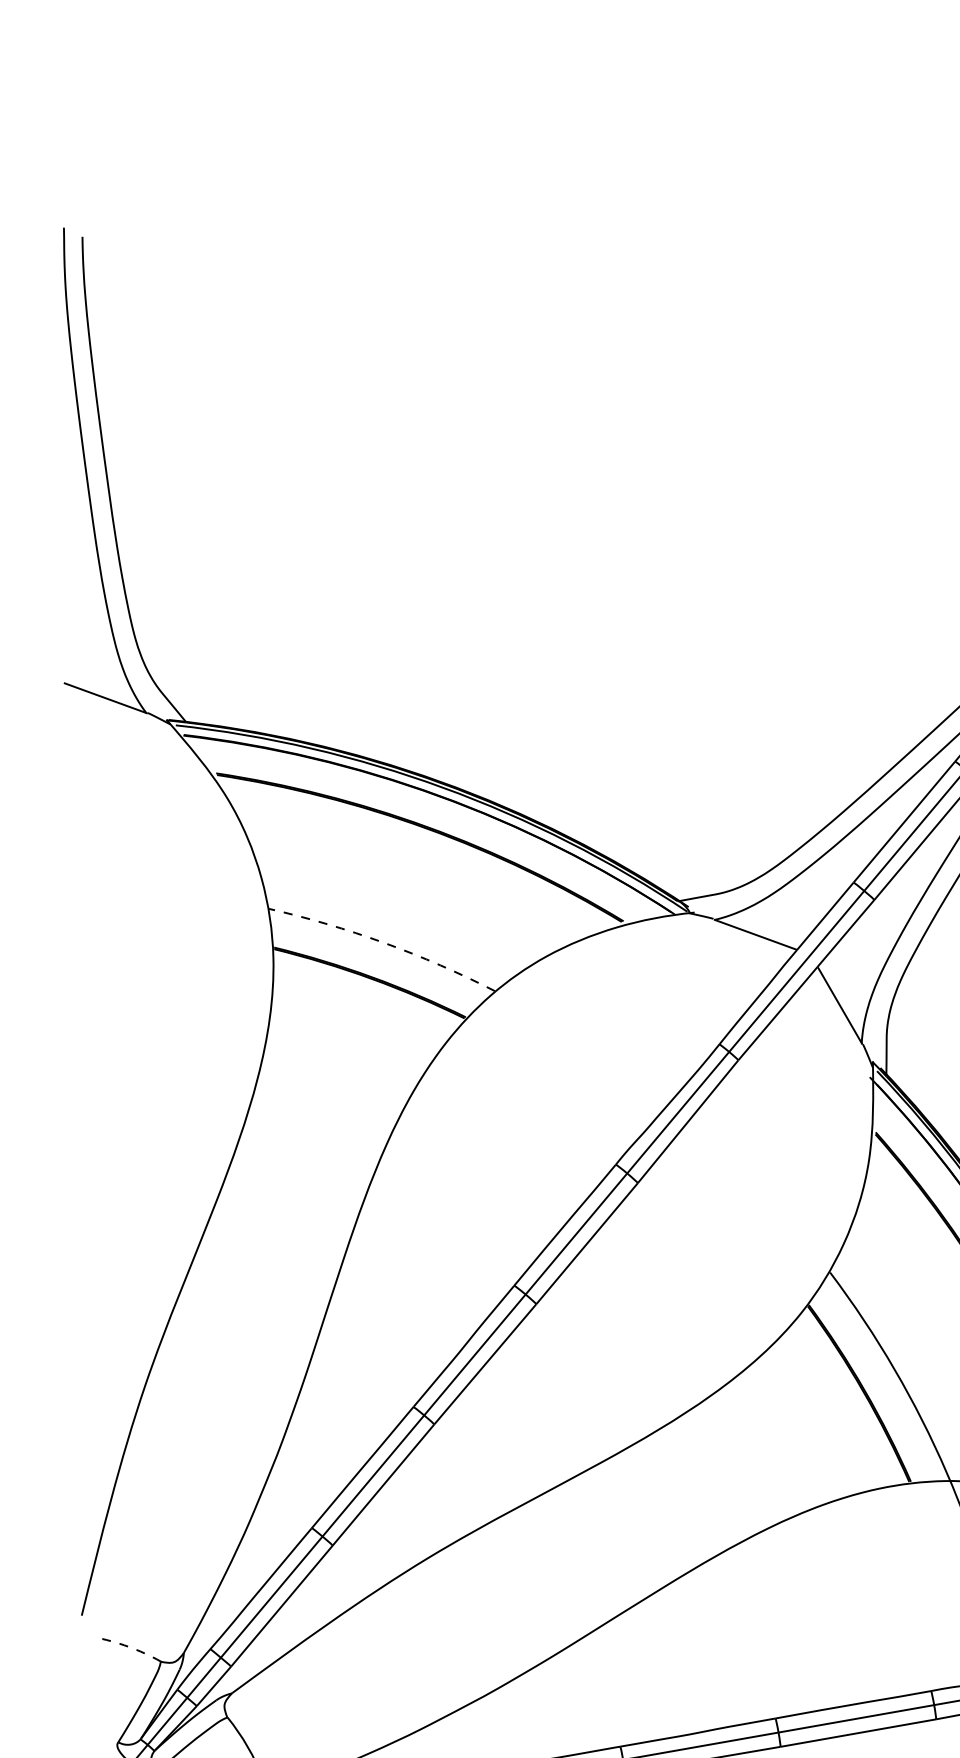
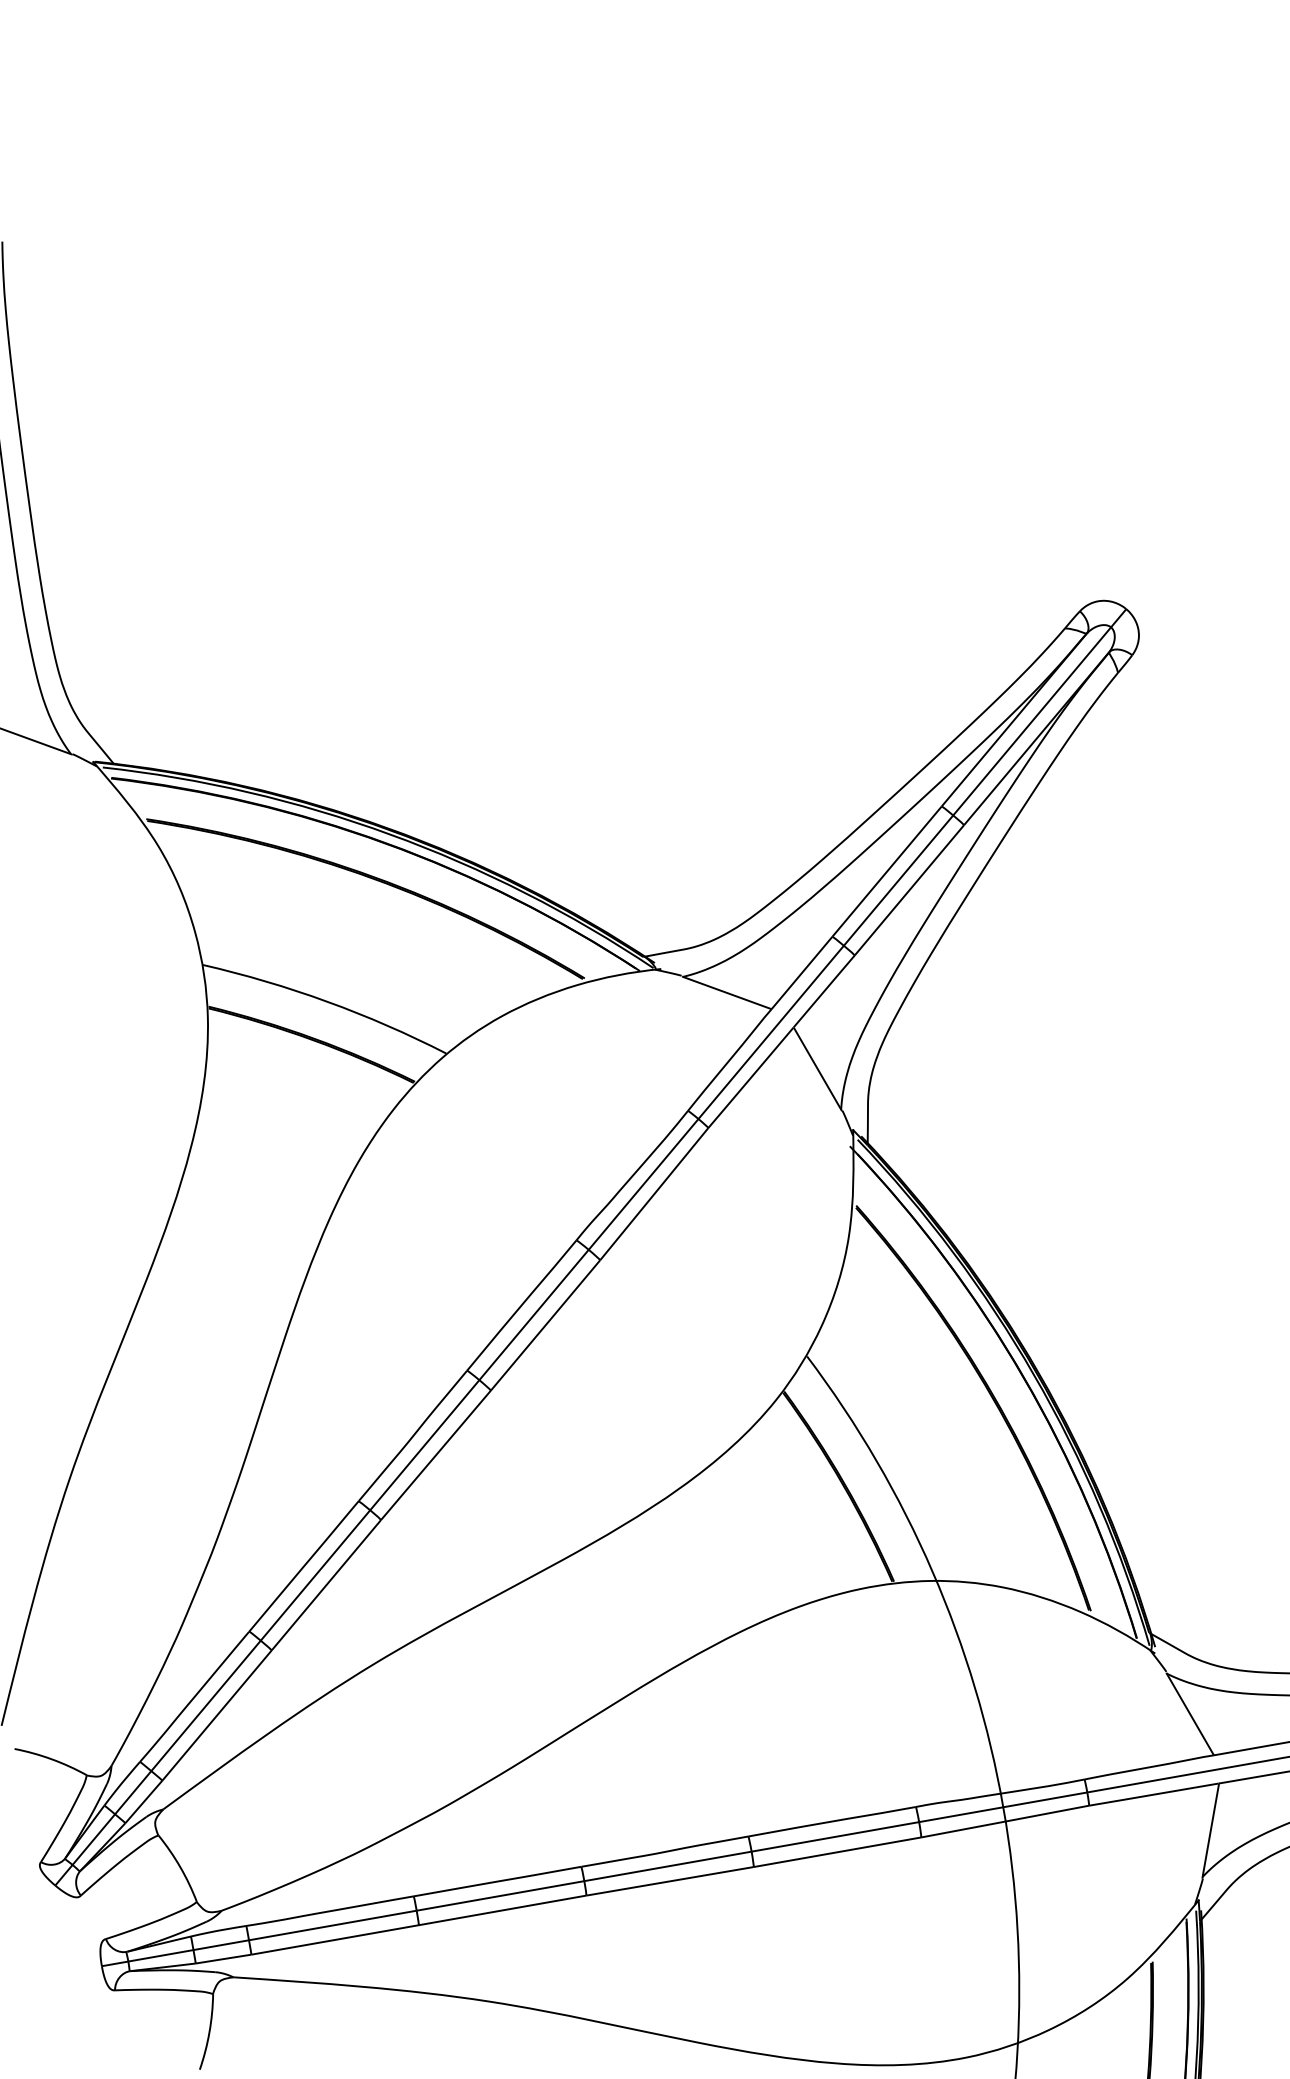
arc: (384, 942) -> (327, 1001), dashed -> solid
arc: (128, 1646) -> (51, 1759), dashed -> solid

